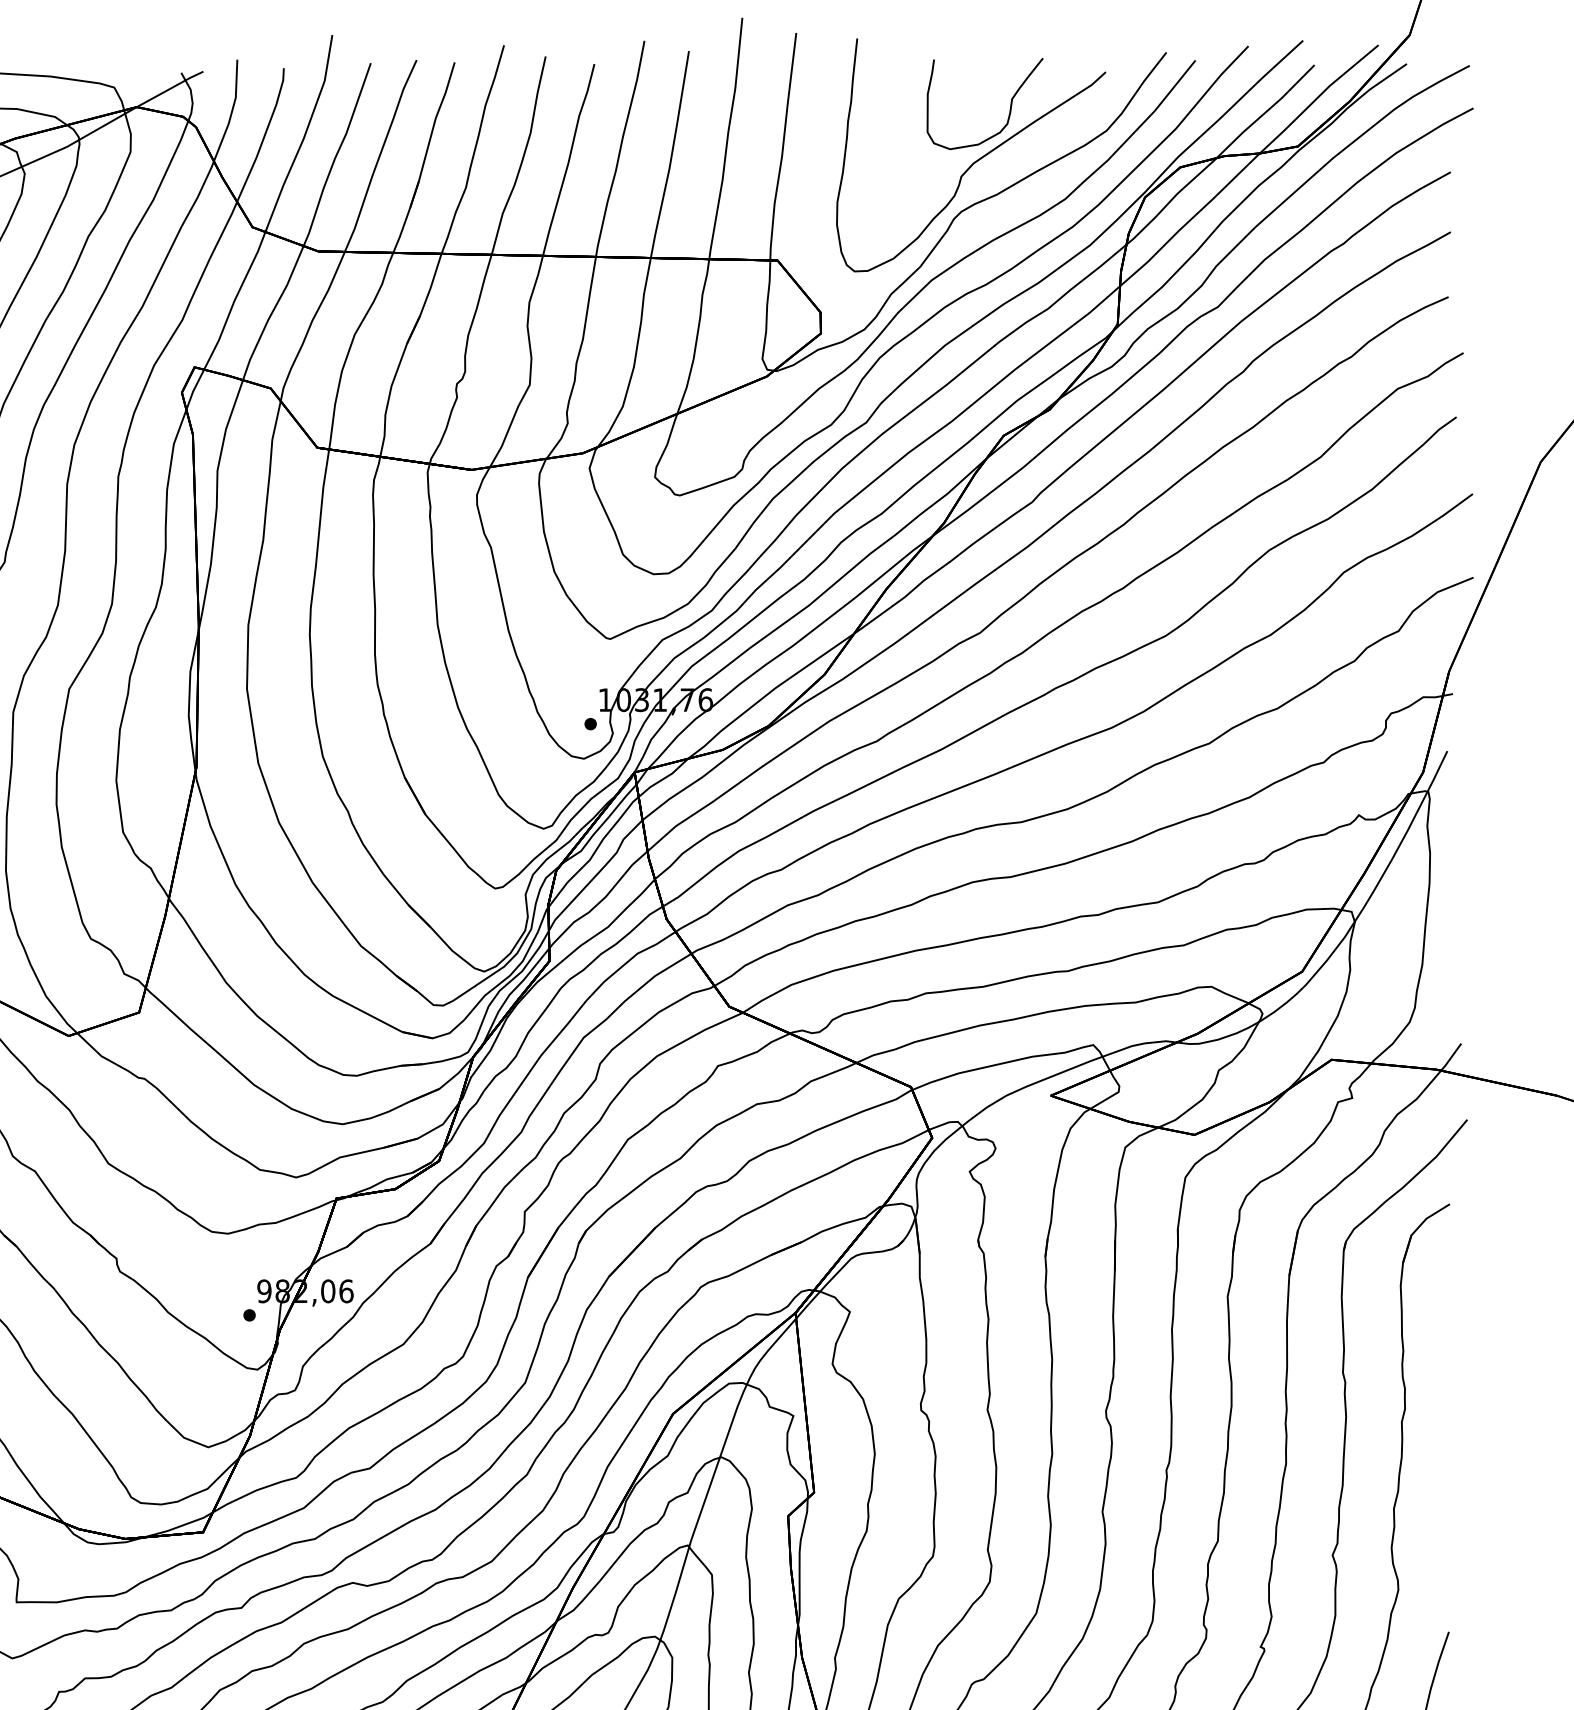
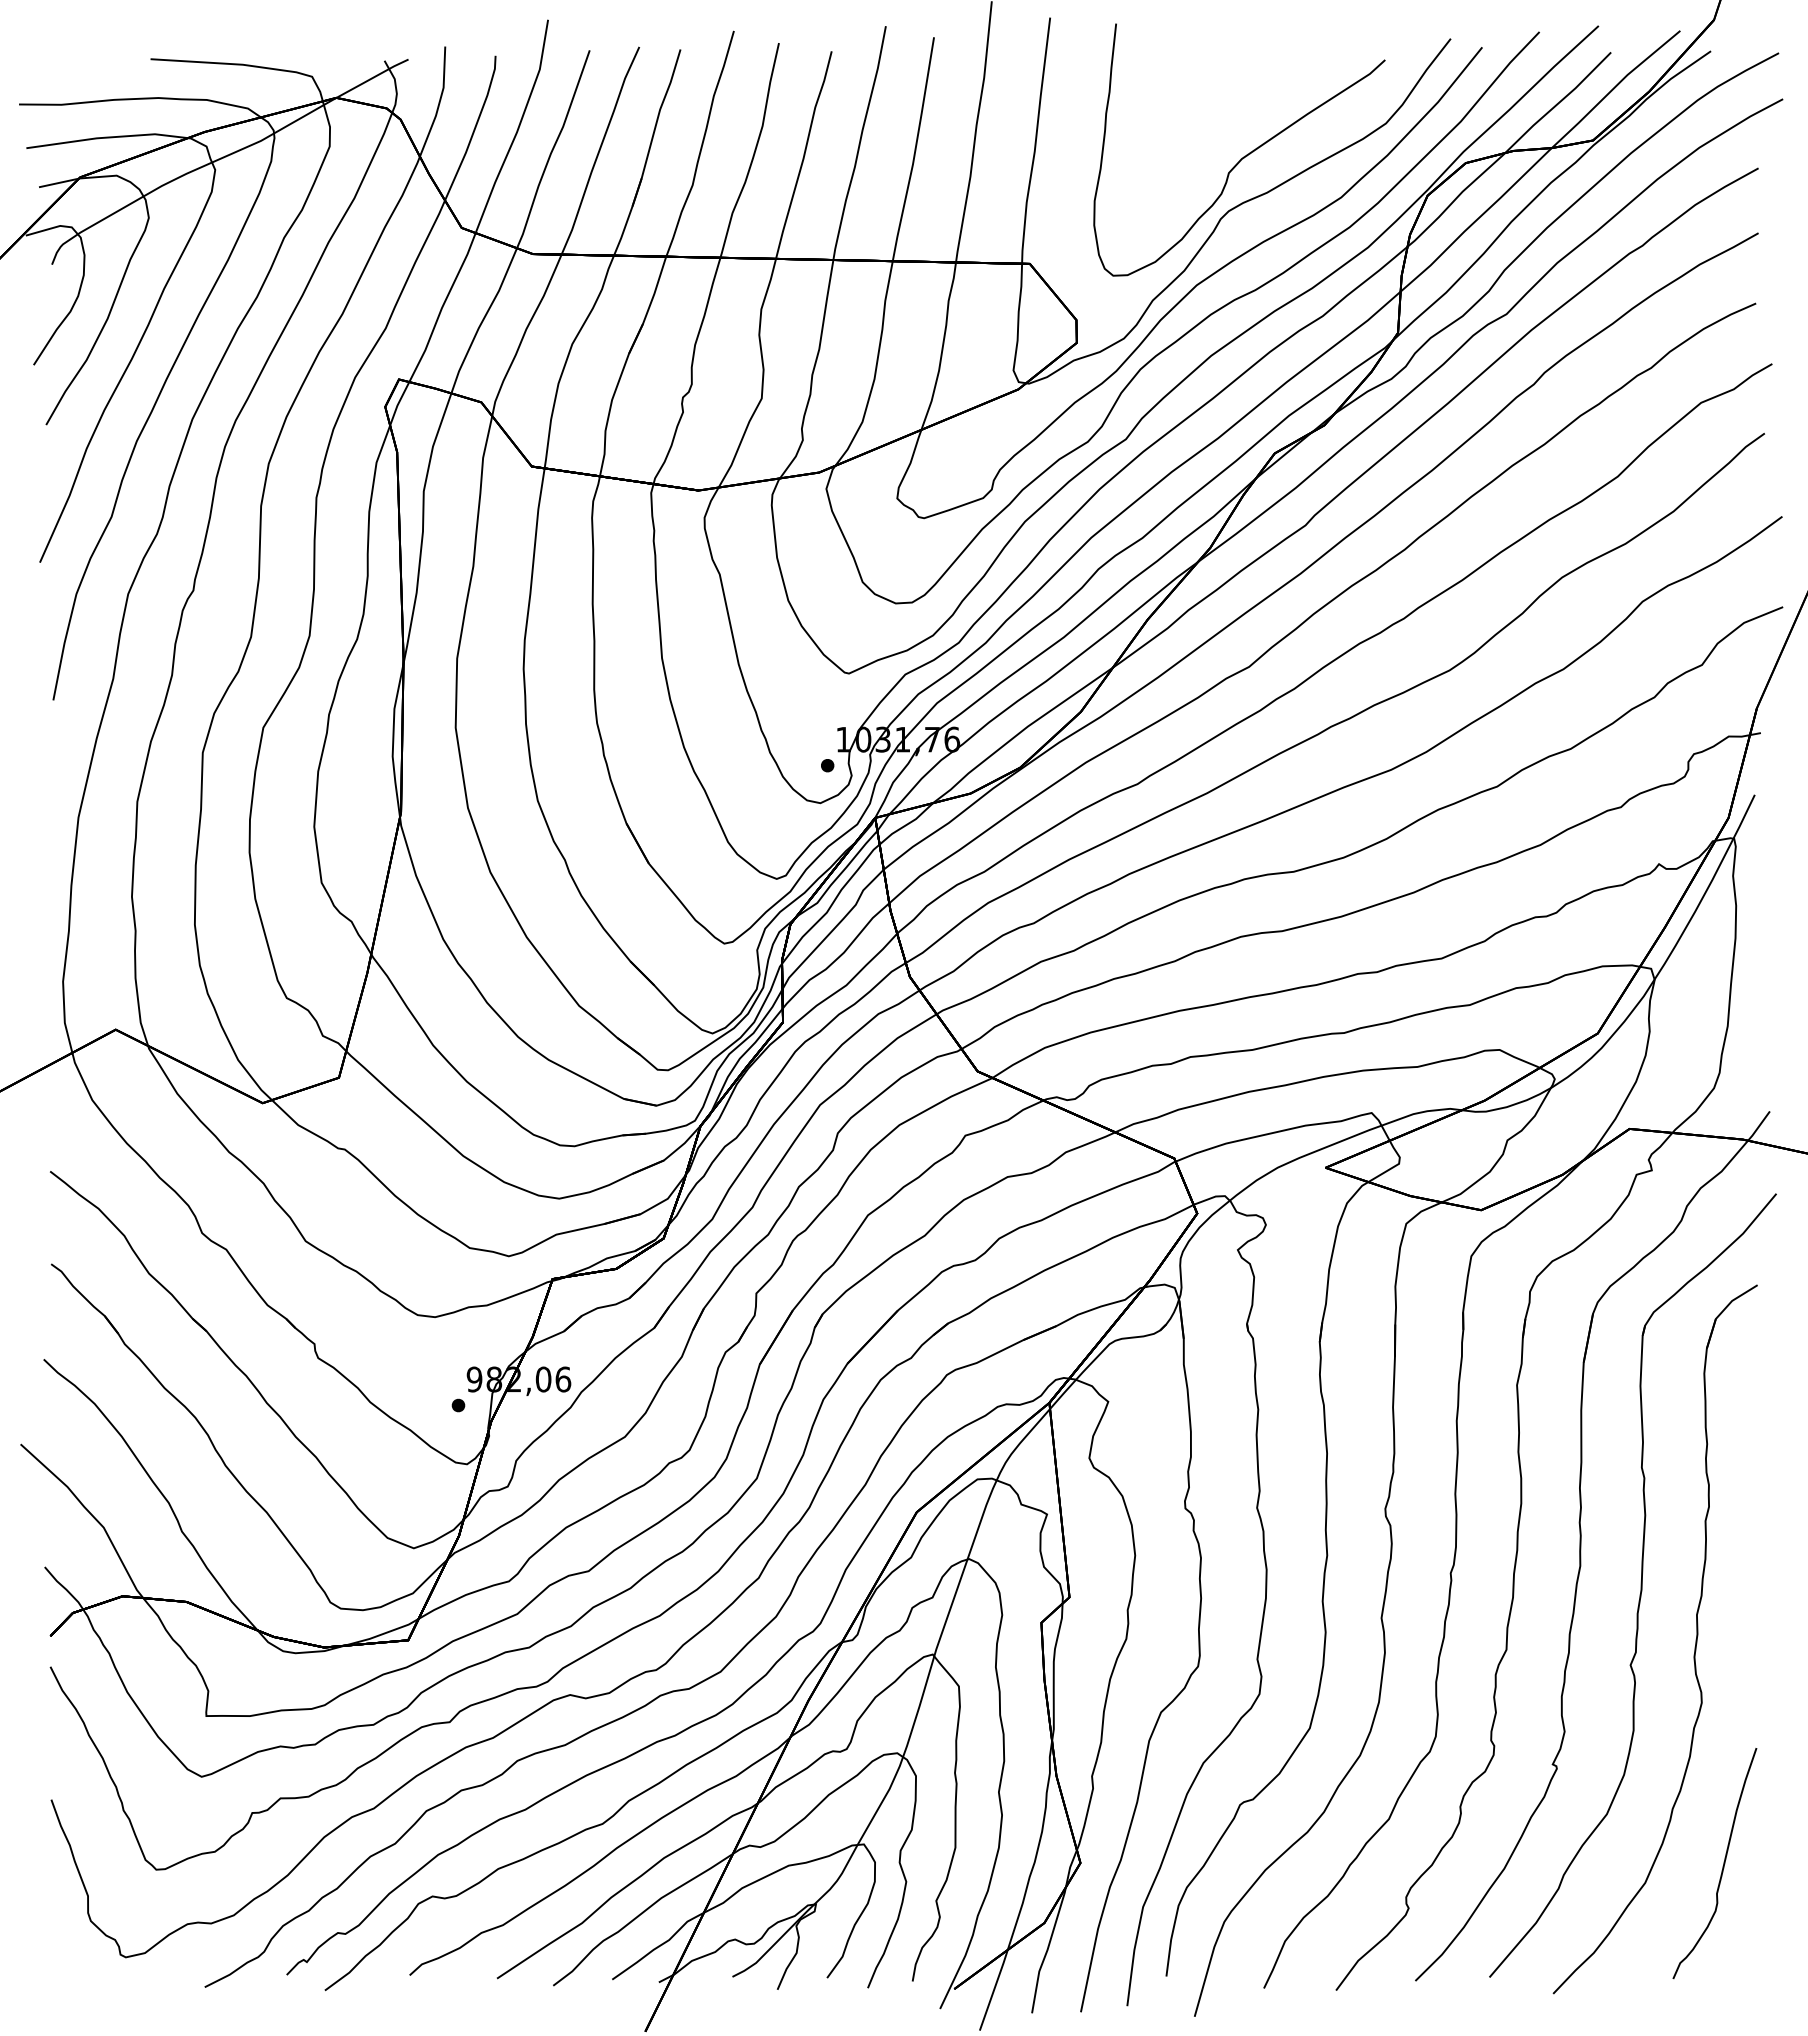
curve: (1010, 105) -> (1281, 96), removed

